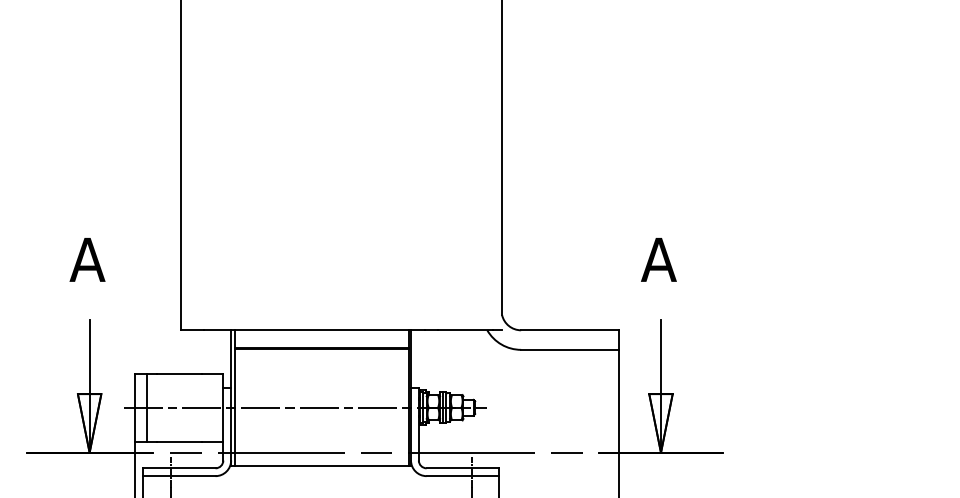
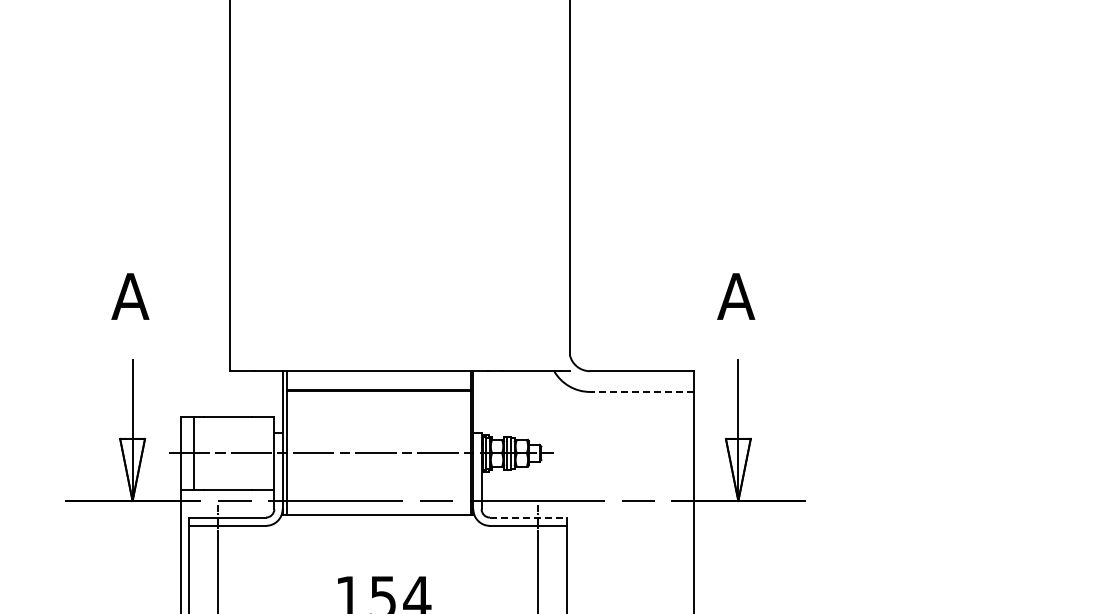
line: (569, 349) -> (641, 391), solid -> dashed
line: (463, 468) -> (528, 517), solid -> dashed

